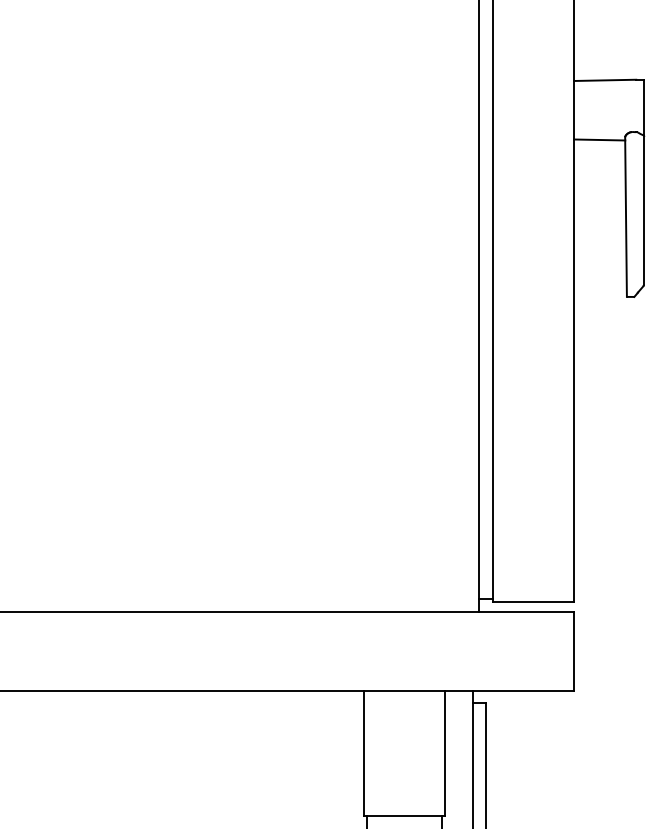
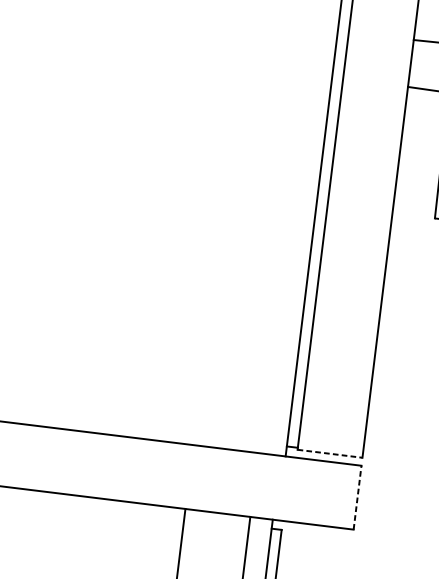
line: (534, 601) -> (330, 453), solid -> dashed
line: (574, 651) -> (357, 497), solid -> dashed

